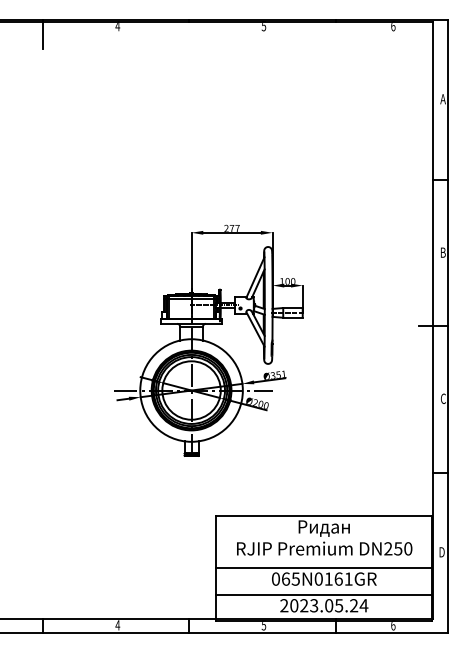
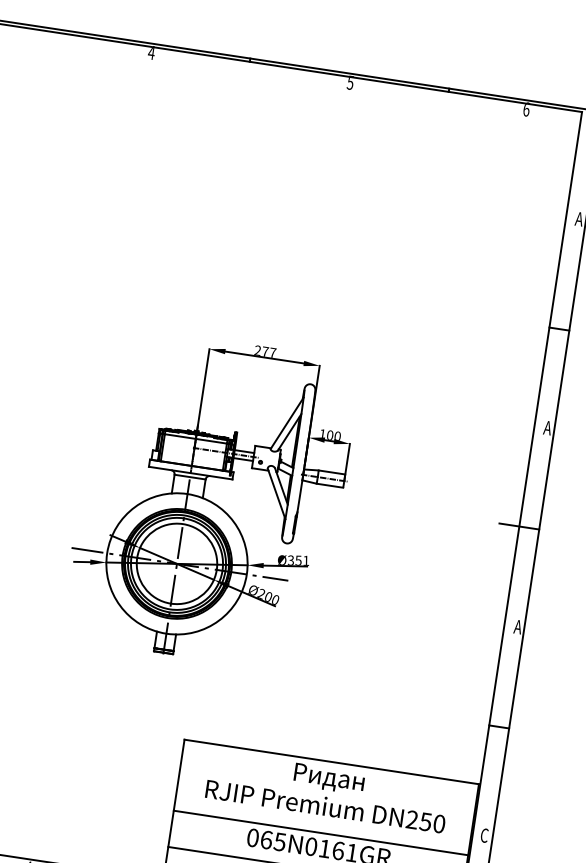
line: (43, 33) -> (48, 47), removed
text: (442, 252) -> (546, 427), B -> A
text: (443, 398) -> (518, 626), C -> A
text: (441, 552) -> (483, 835), D -> C

